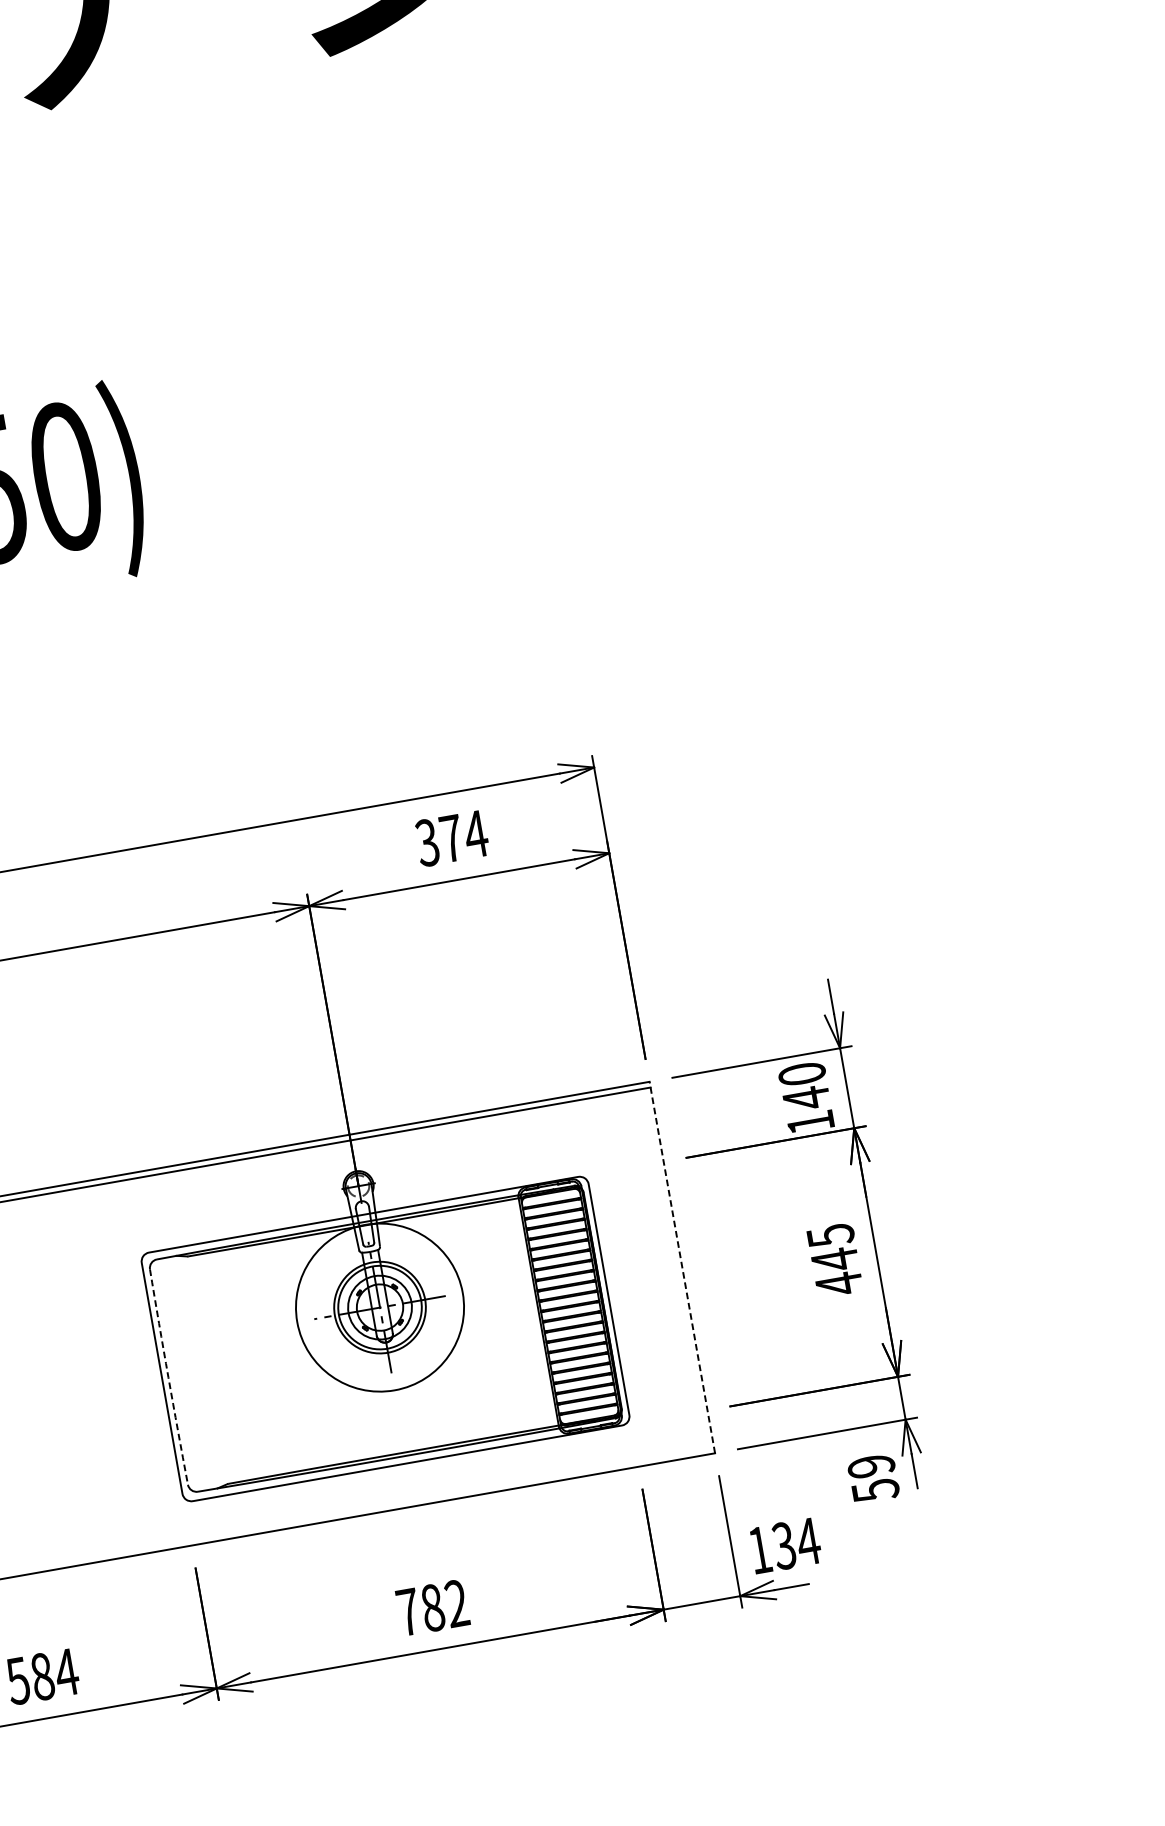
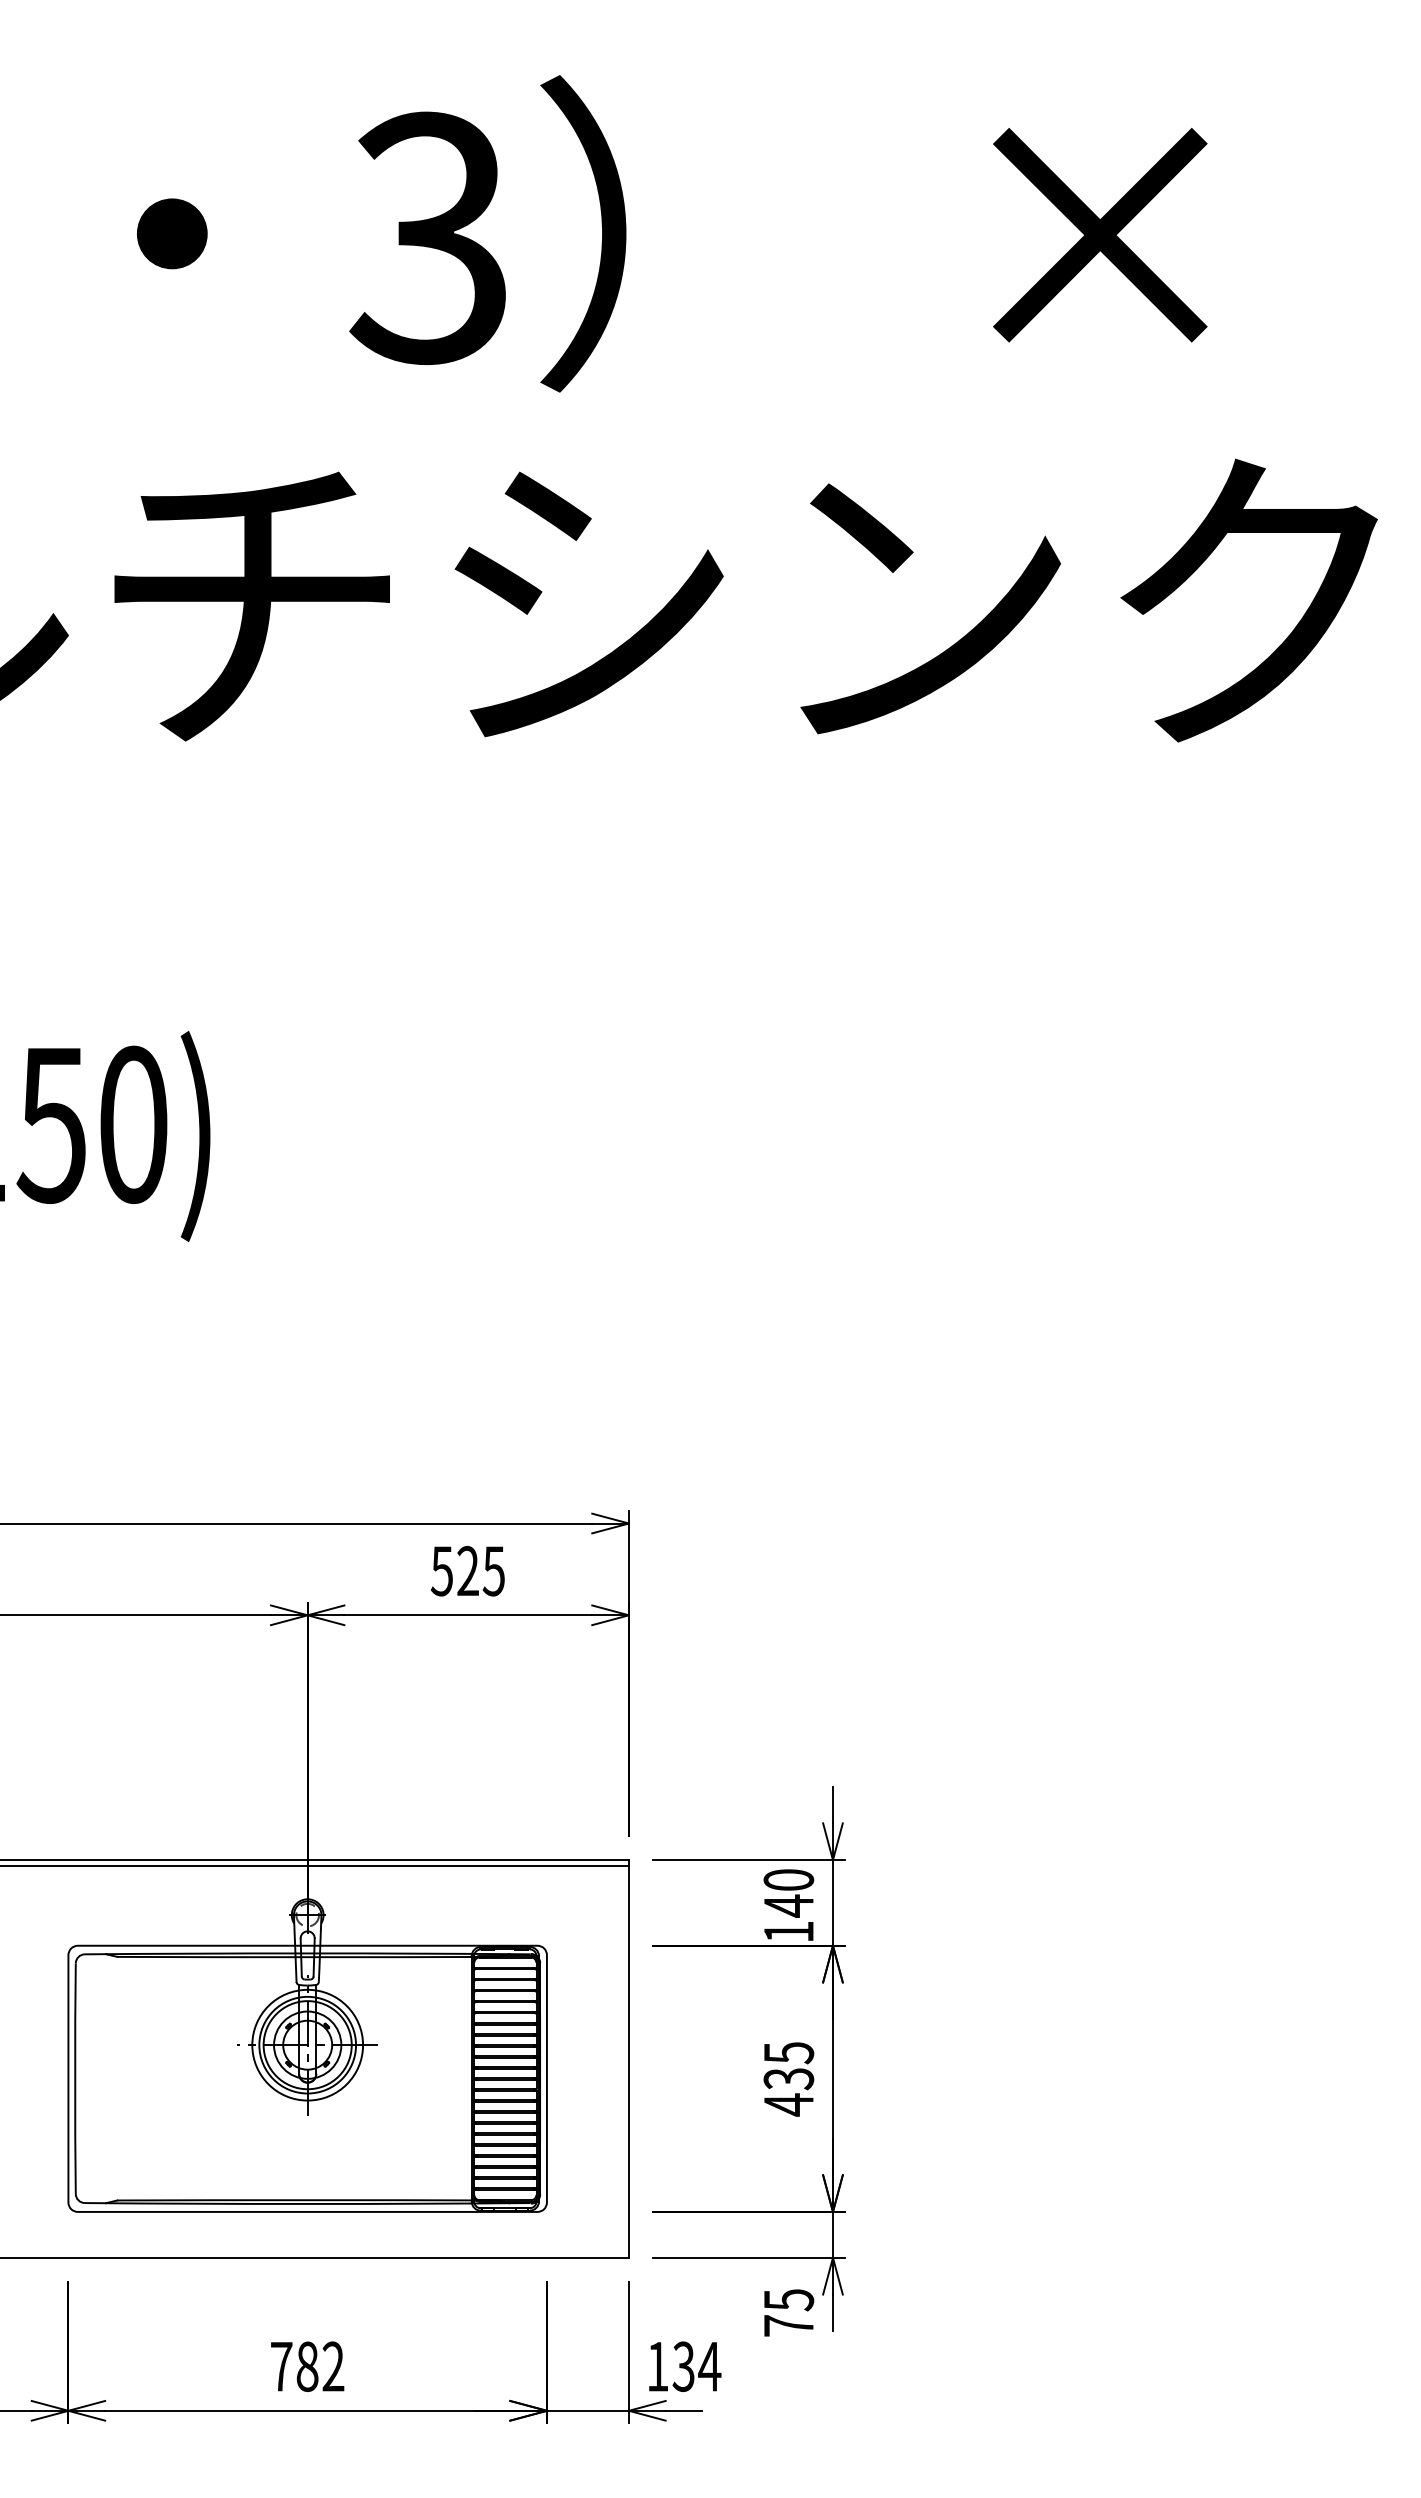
text: (452, 838) -> (468, 1571), 374 -> 525
text: (834, 1259) -> (788, 2078), 445 -> 435
line: (681, 1267) -> (628, 2058), dashed -> solid
circle: (379, 1306) -> (307, 2044), size x0.62
arc: (168, 1376) -> (75, 2078), dashed -> solid
text: (873, 1479) -> (788, 2313), 59 -> 75

